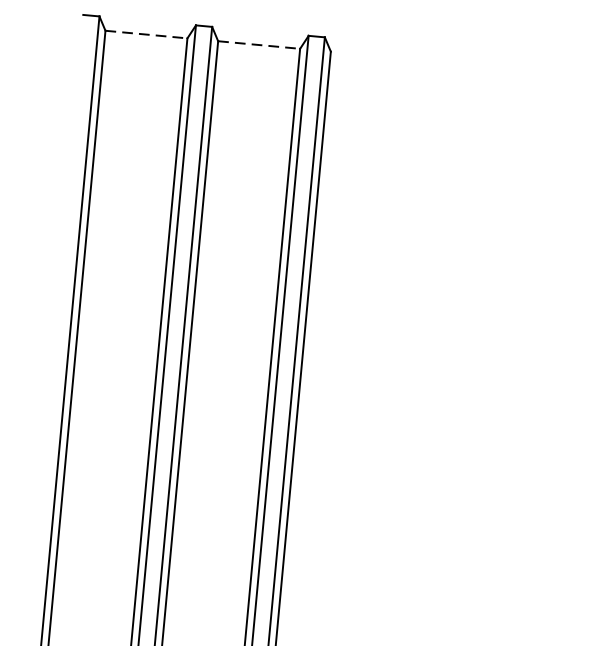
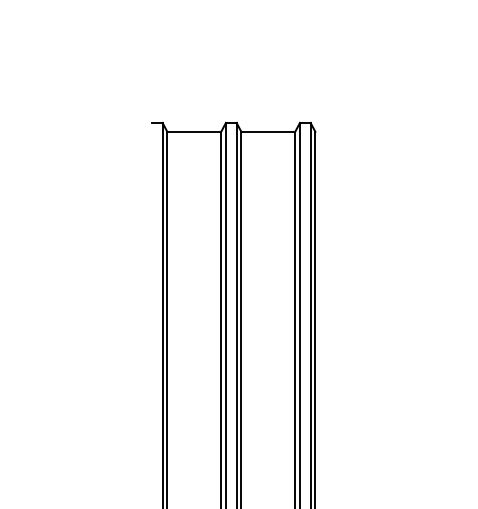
line: (146, 34) -> (194, 131), dashed -> solid
line: (259, 44) -> (268, 131), dashed -> solid

